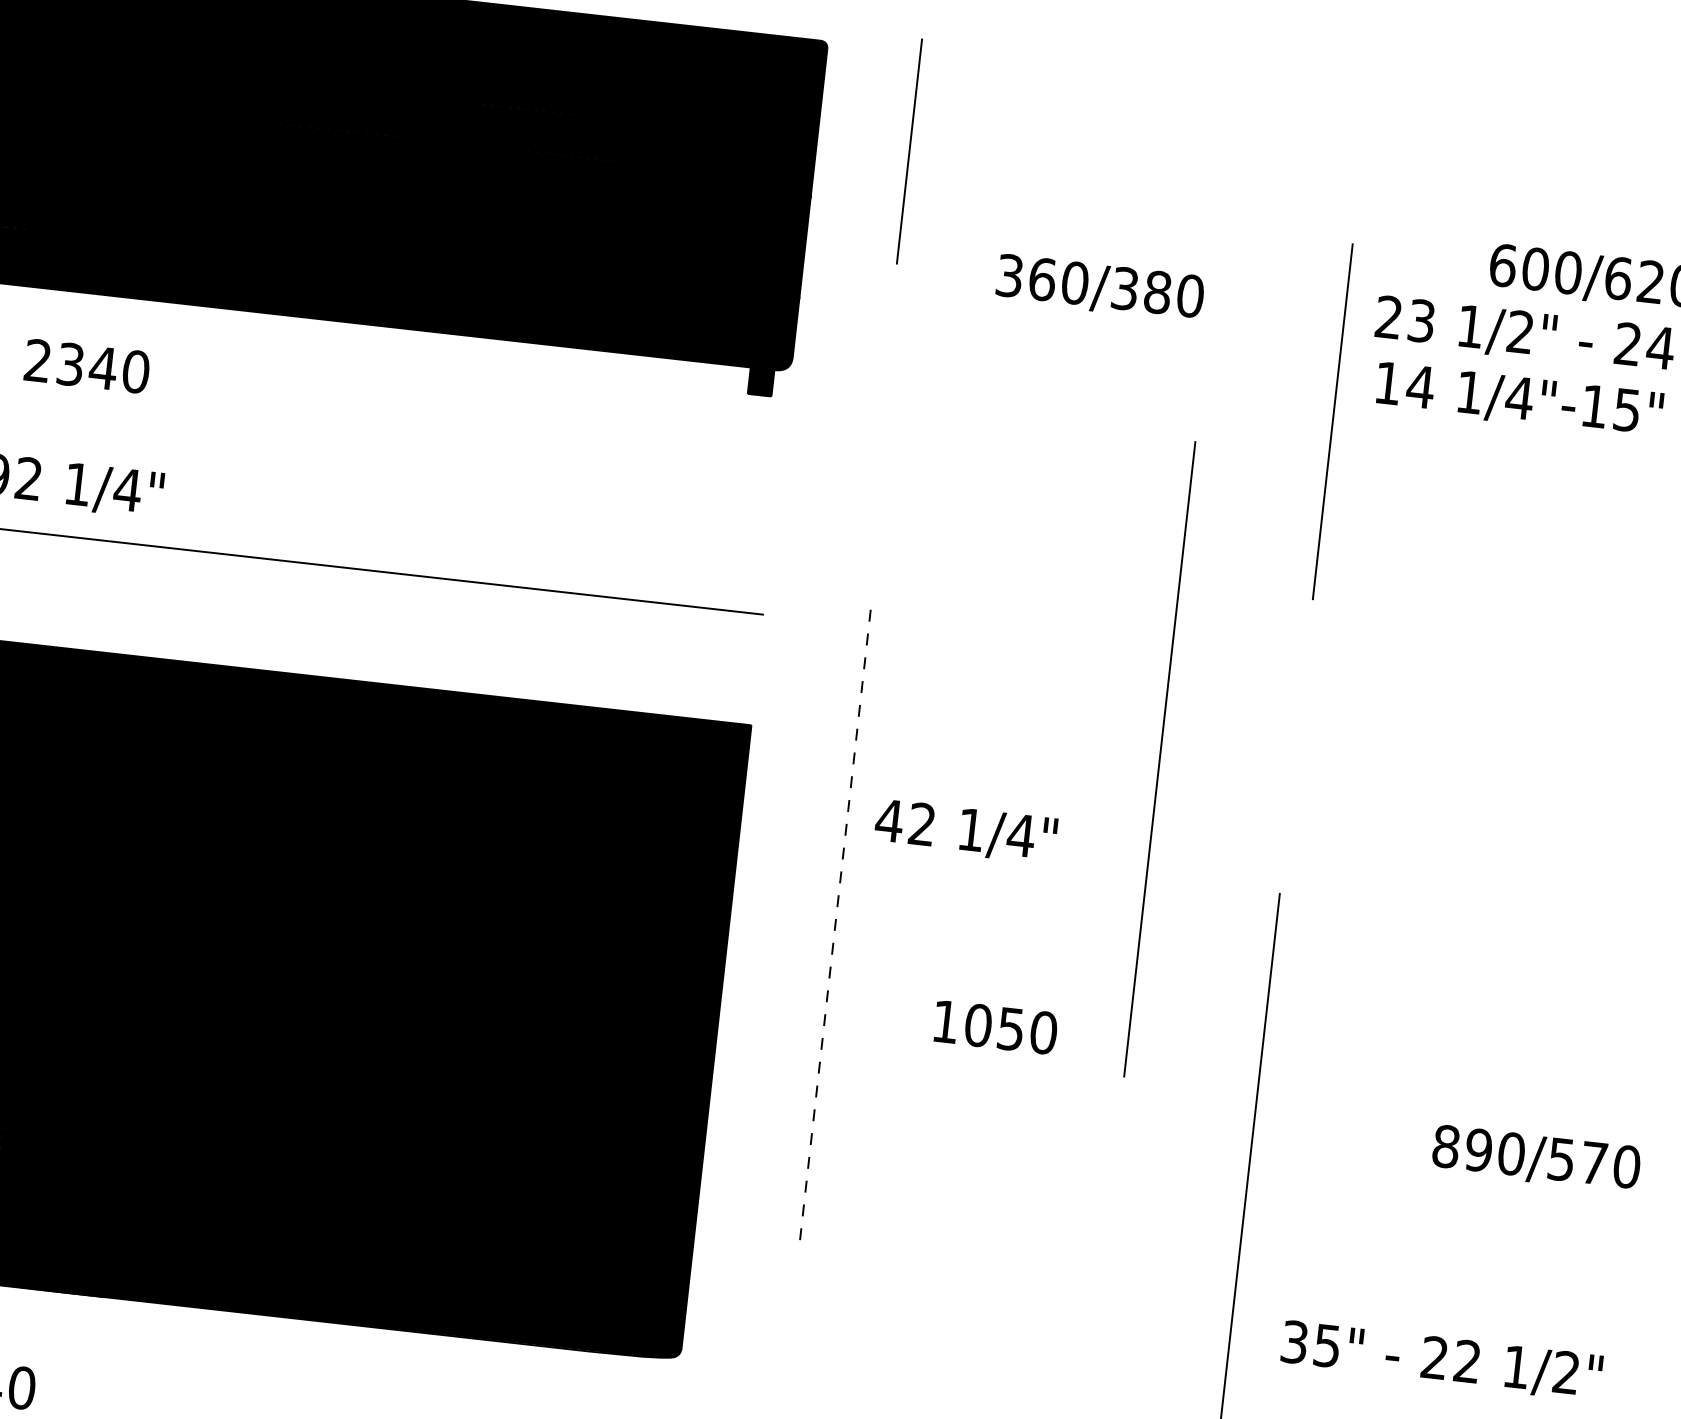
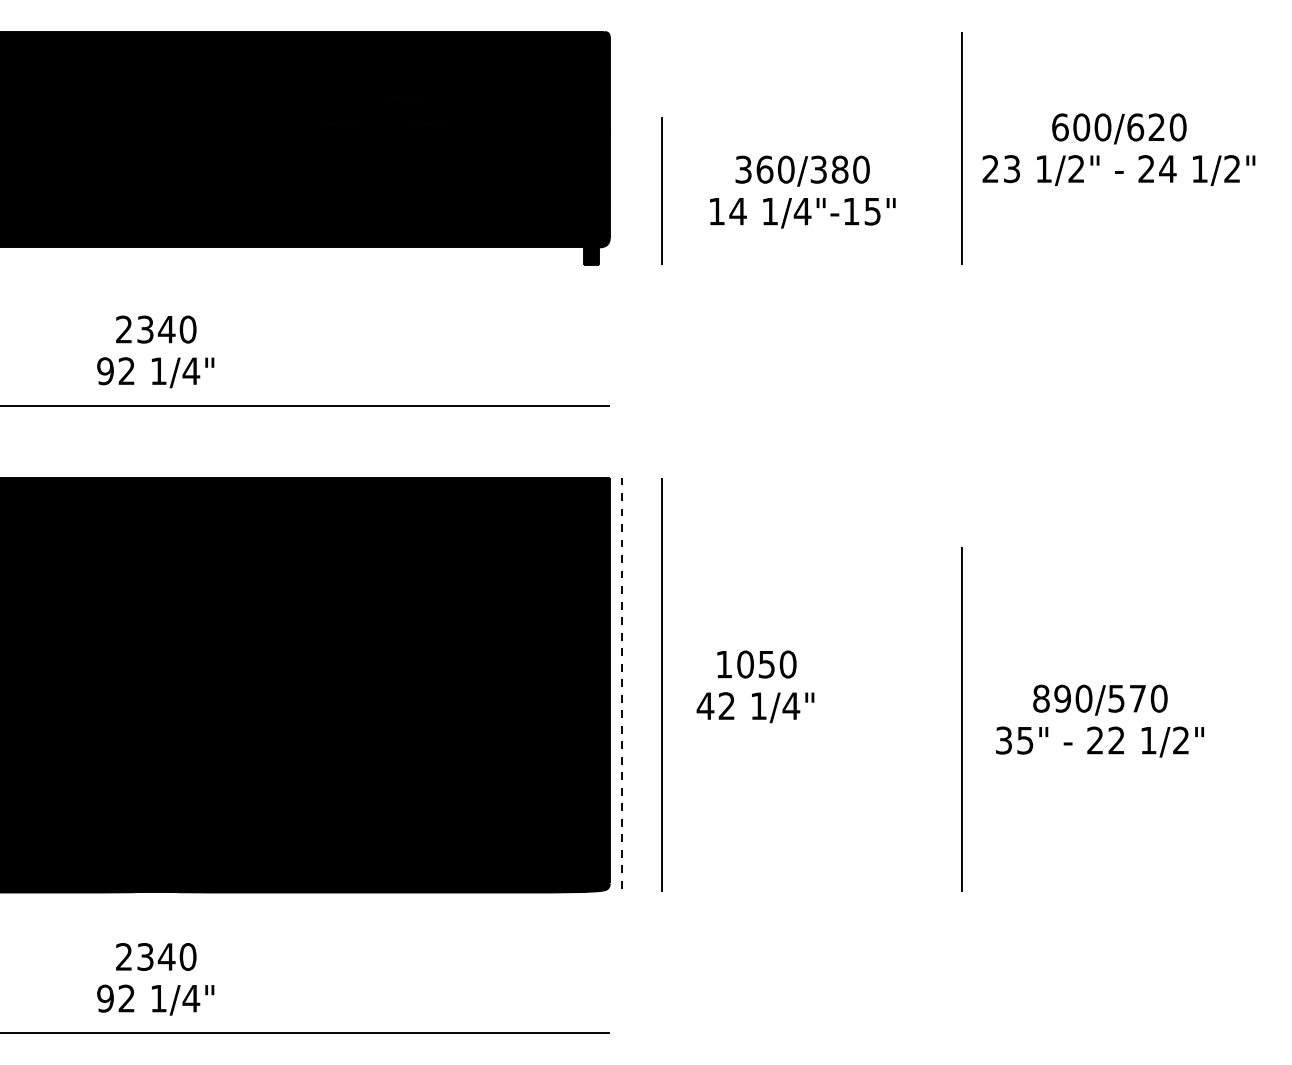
line: (908, 150) -> (661, 190), moved
text: (87, 366) -> (156, 329), moved
text: (1519, 400) -> (802, 213), moved
line: (1331, 421) -> (961, 148), moved
line: (1158, 758) -> (661, 684), moved
text: (965, 831) -> (755, 707), moved
line: (834, 925) -> (621, 683), moved
text: (995, 1027) -> (756, 664), moved
text: (1536, 1157) -> (1100, 699), moved
text: (1441, 1360) -> (1099, 741), moved

